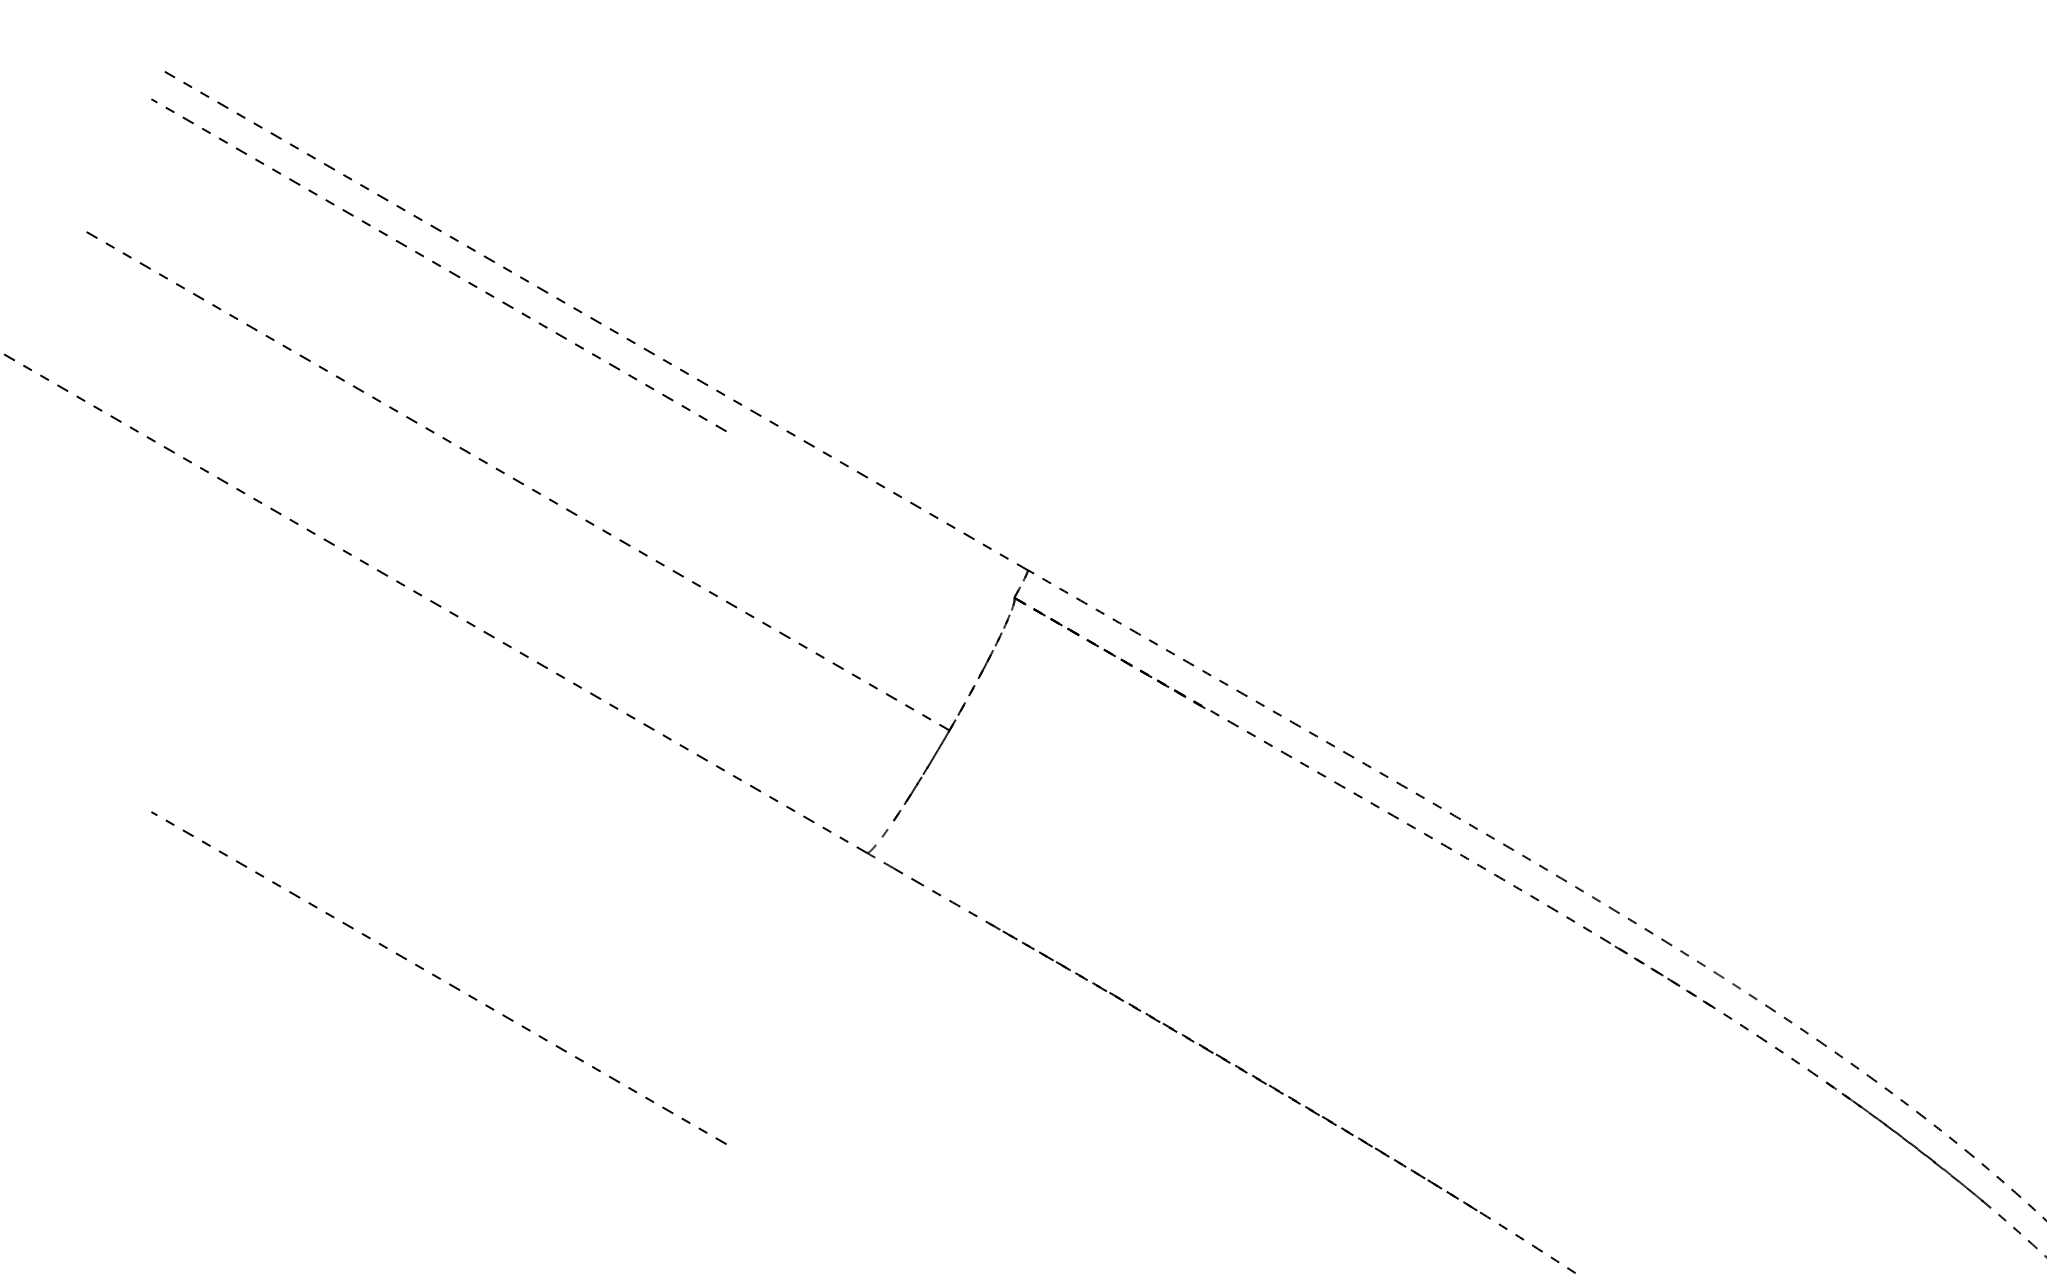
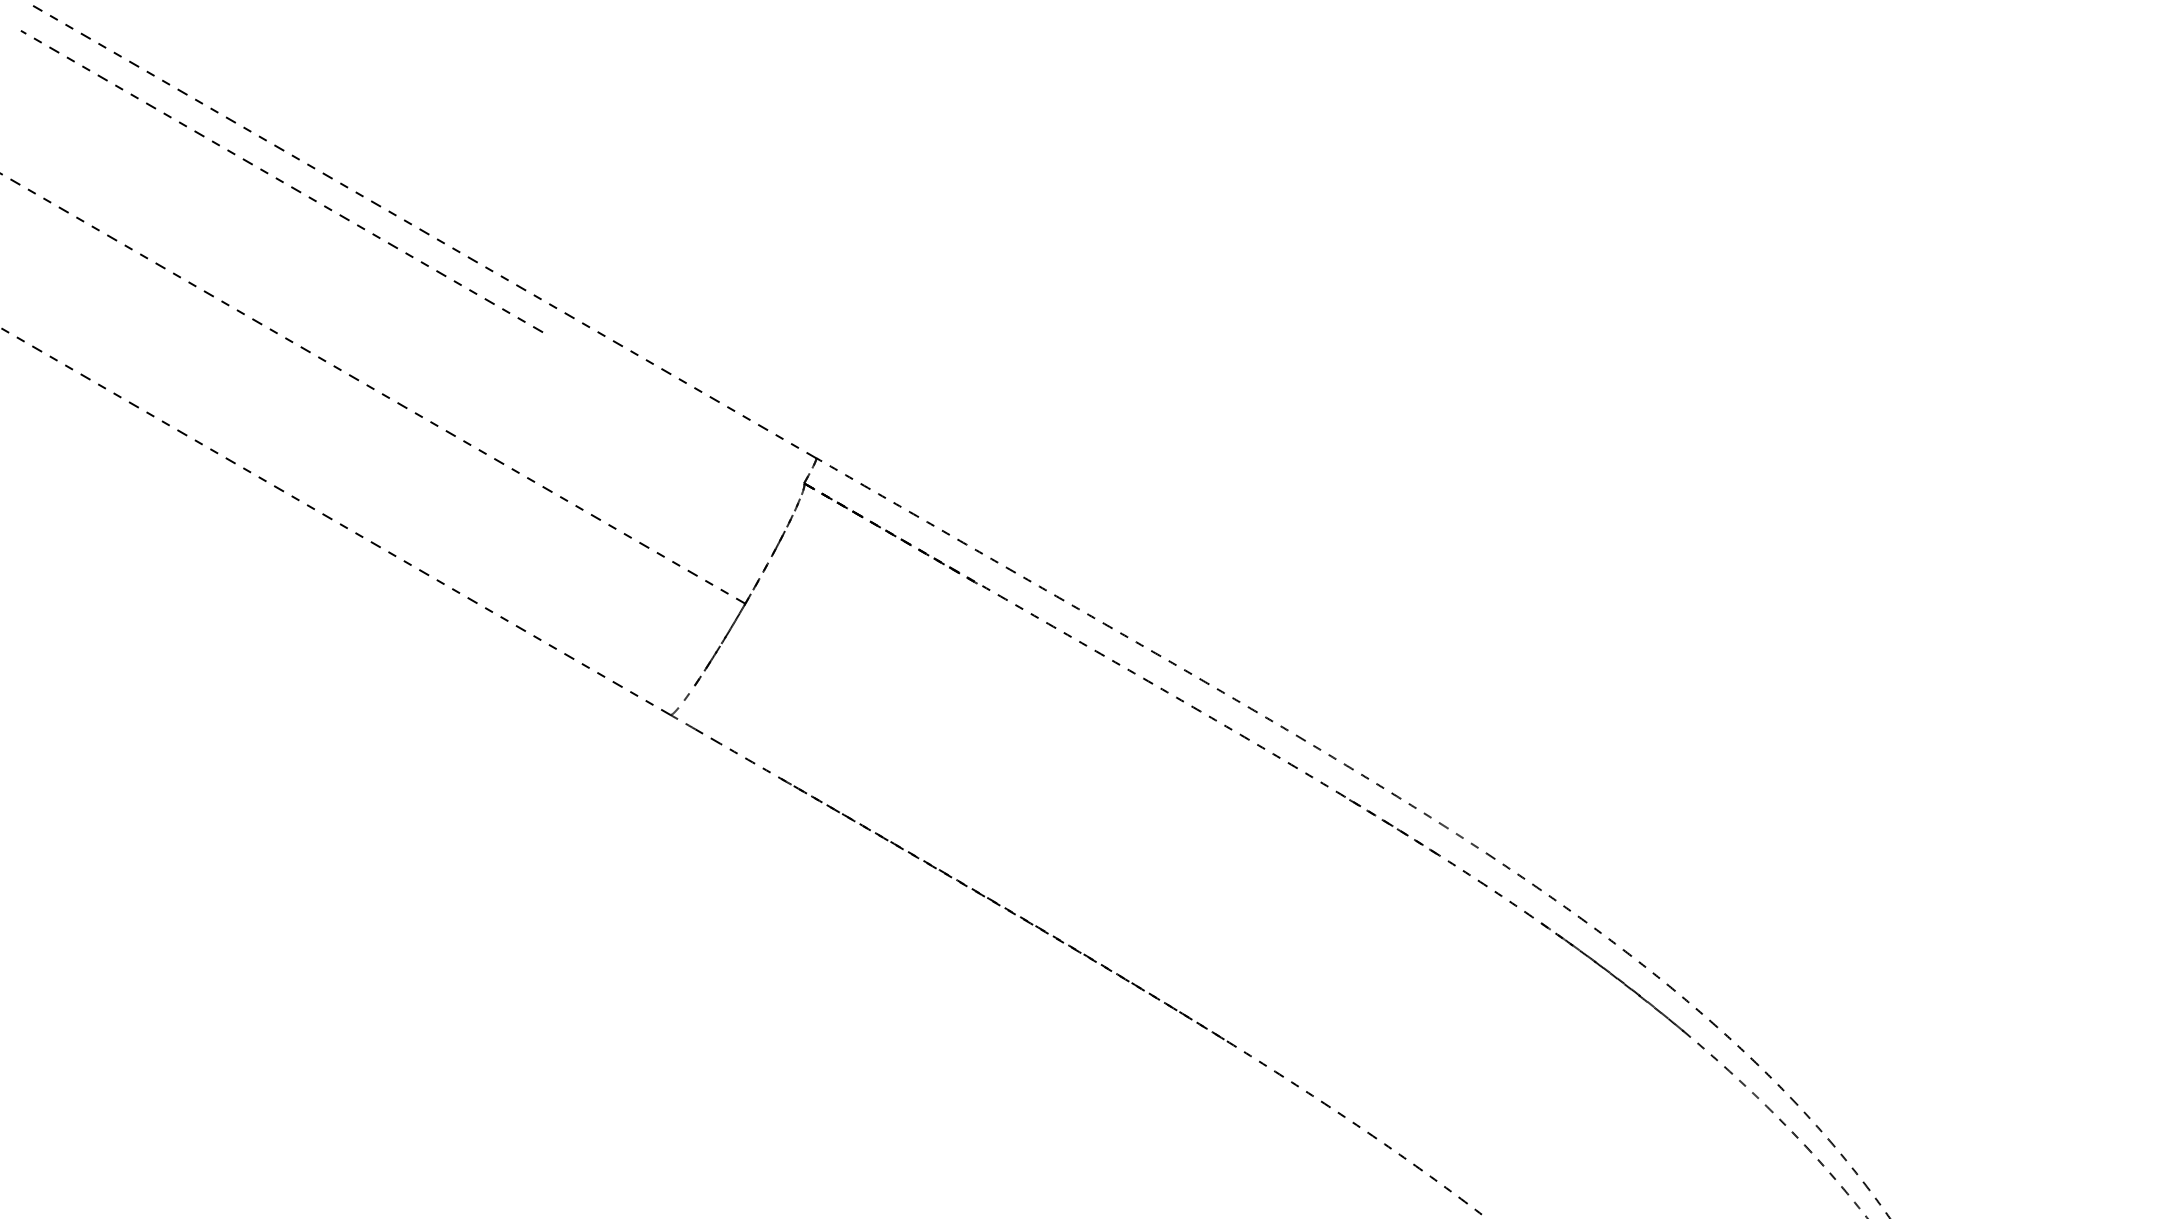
line: (438, 978) -> (281, 828), removed

